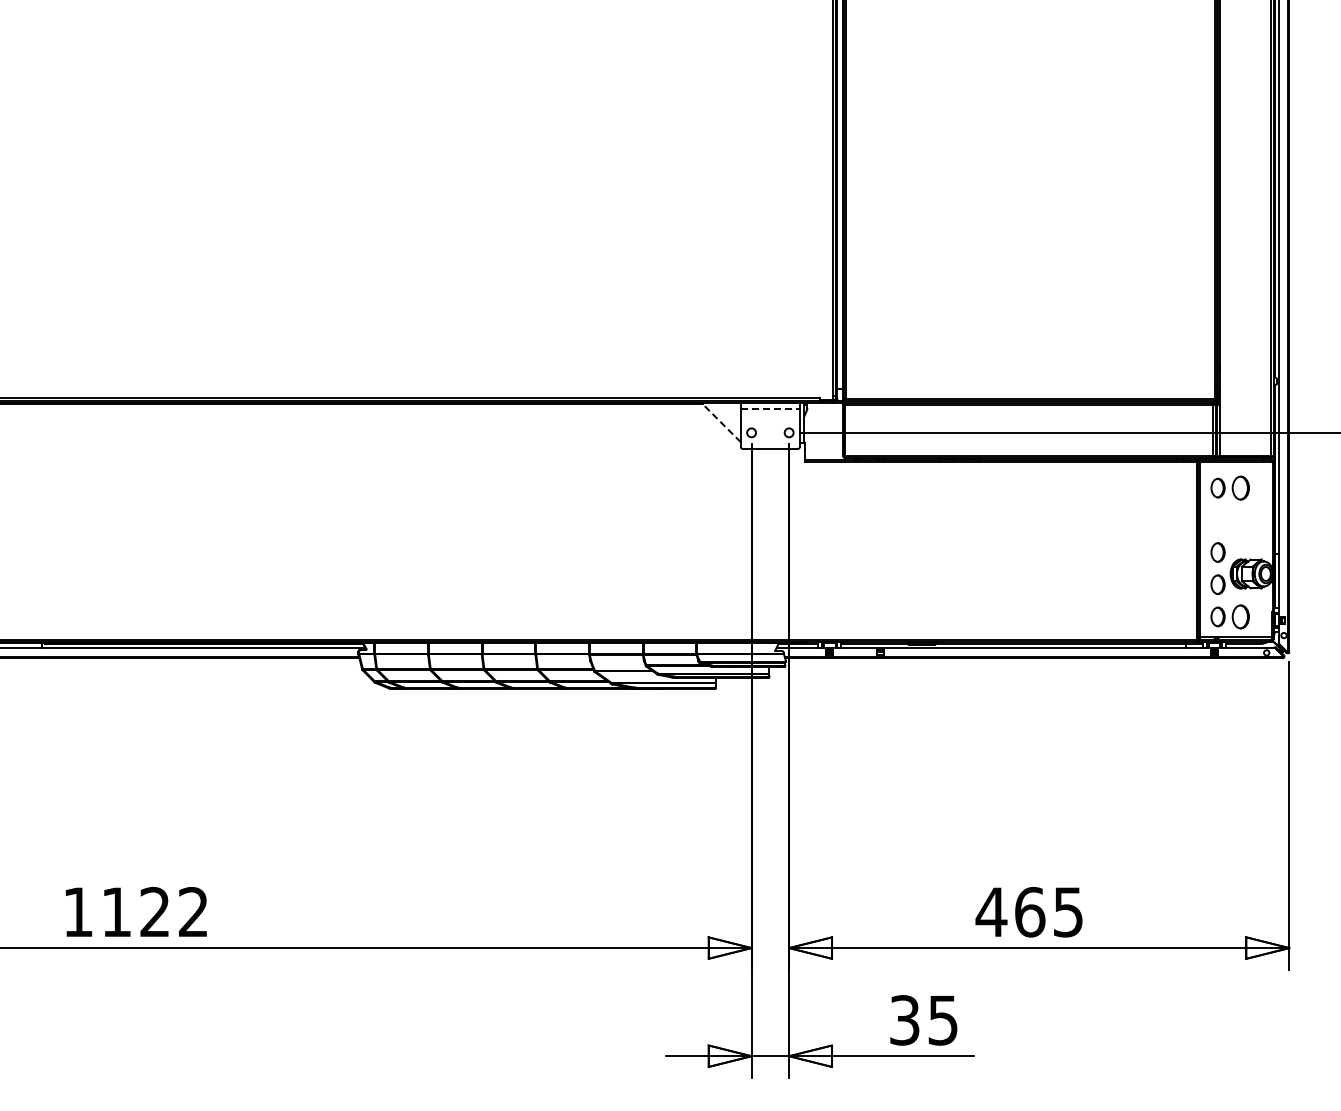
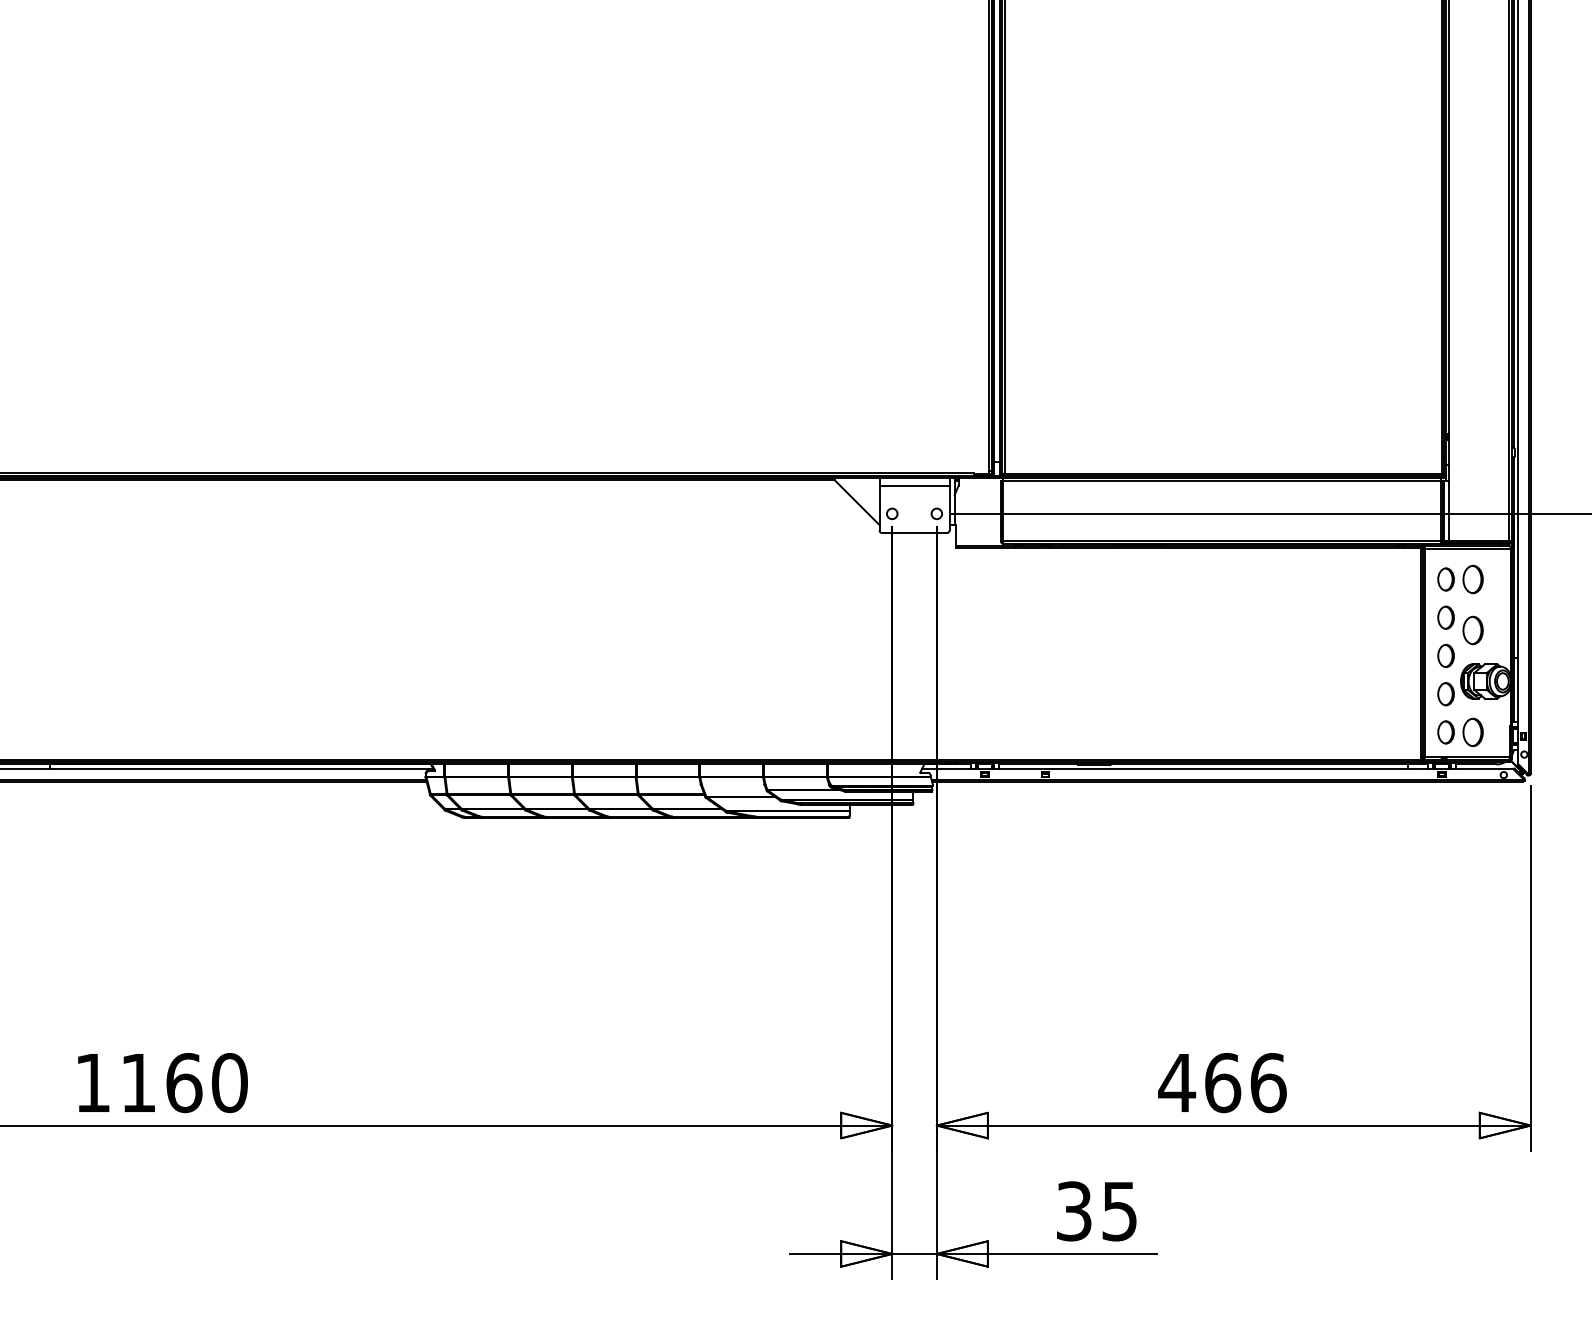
line: (770, 409) -> (914, 486), dashed -> solid
line: (721, 423) -> (856, 502), dashed -> solid
part: (1229, 526) -> (1459, 625), added
text: (174, 911) -> (207, 1082), 1122 -> 1160
text: (1068, 911) -> (1268, 1082), 465 -> 466

